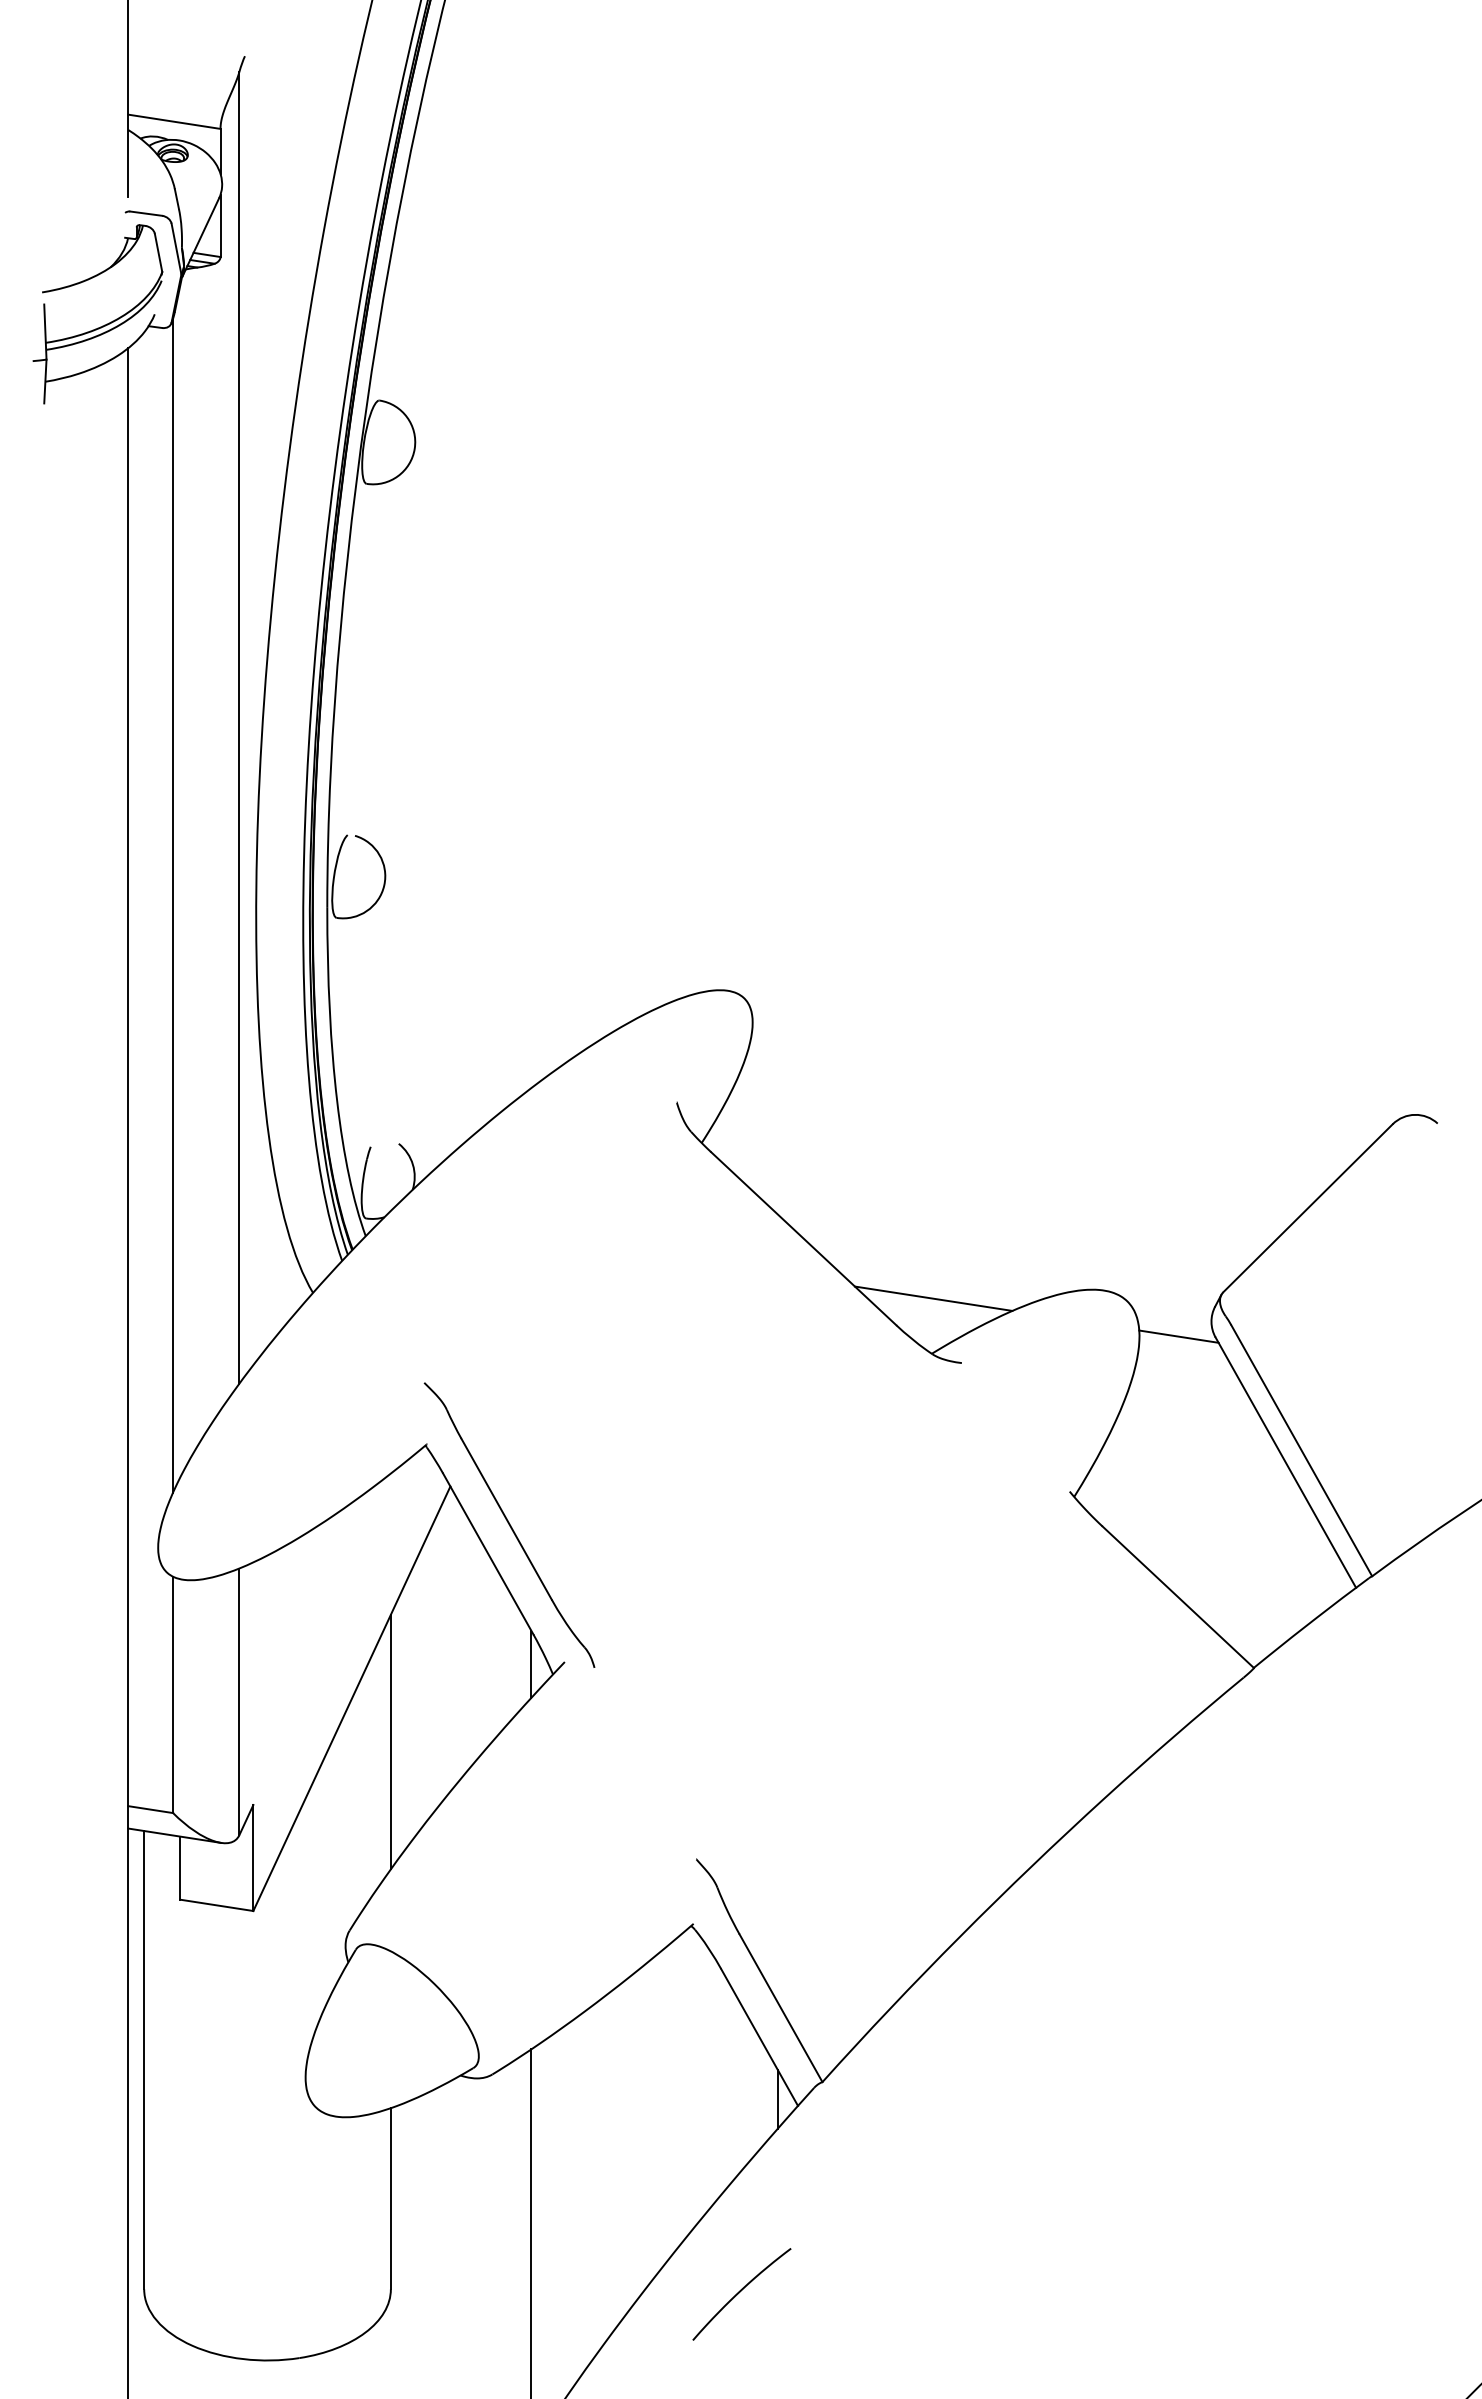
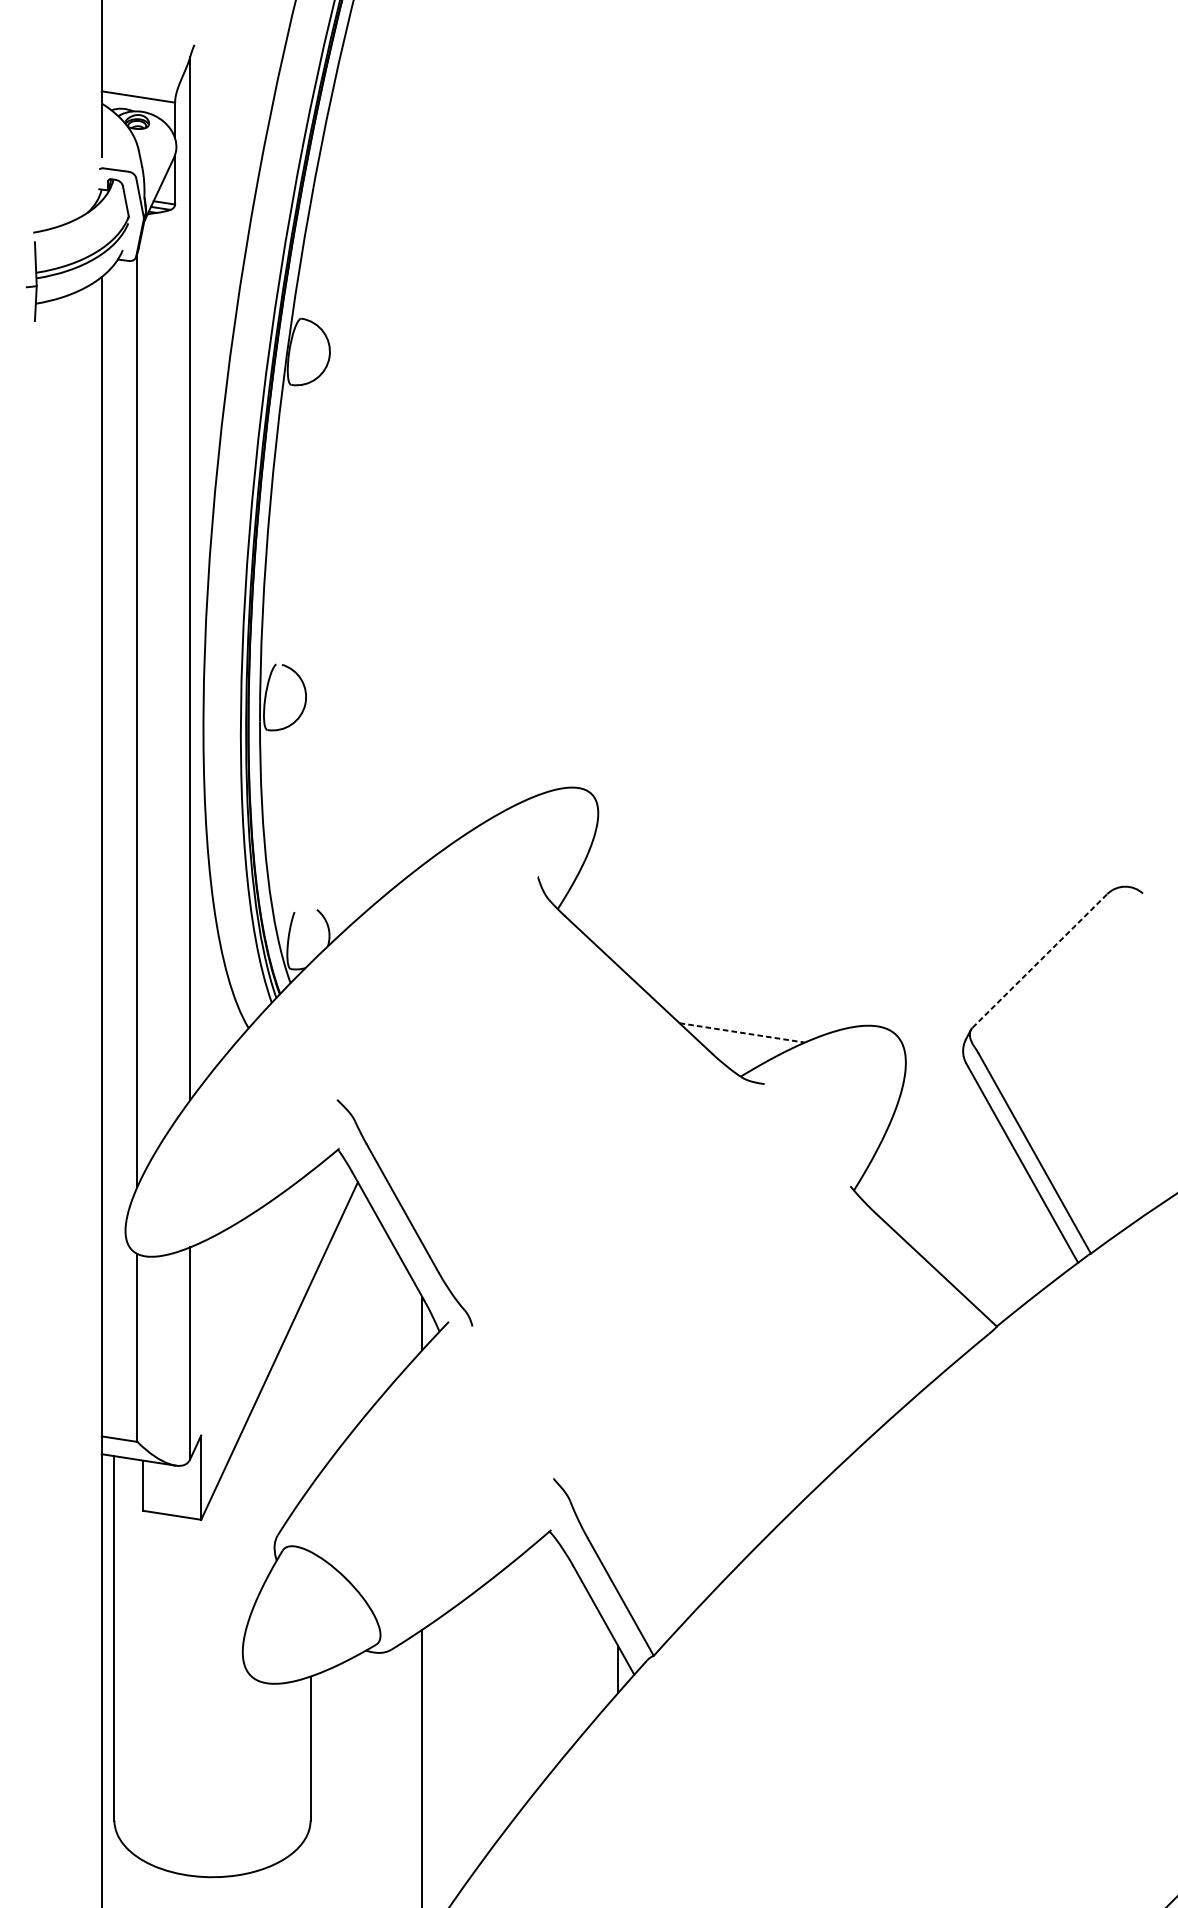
line: (1308, 1207) -> (1040, 960), solid -> dashed
line: (933, 1298) -> (742, 1032), solid -> dashed
line: (1178, 1336) -> (936, 1062), removed
line: (390, 1741) -> (310, 1384), removed
curve: (740, 2292) -> (588, 1823), removed

